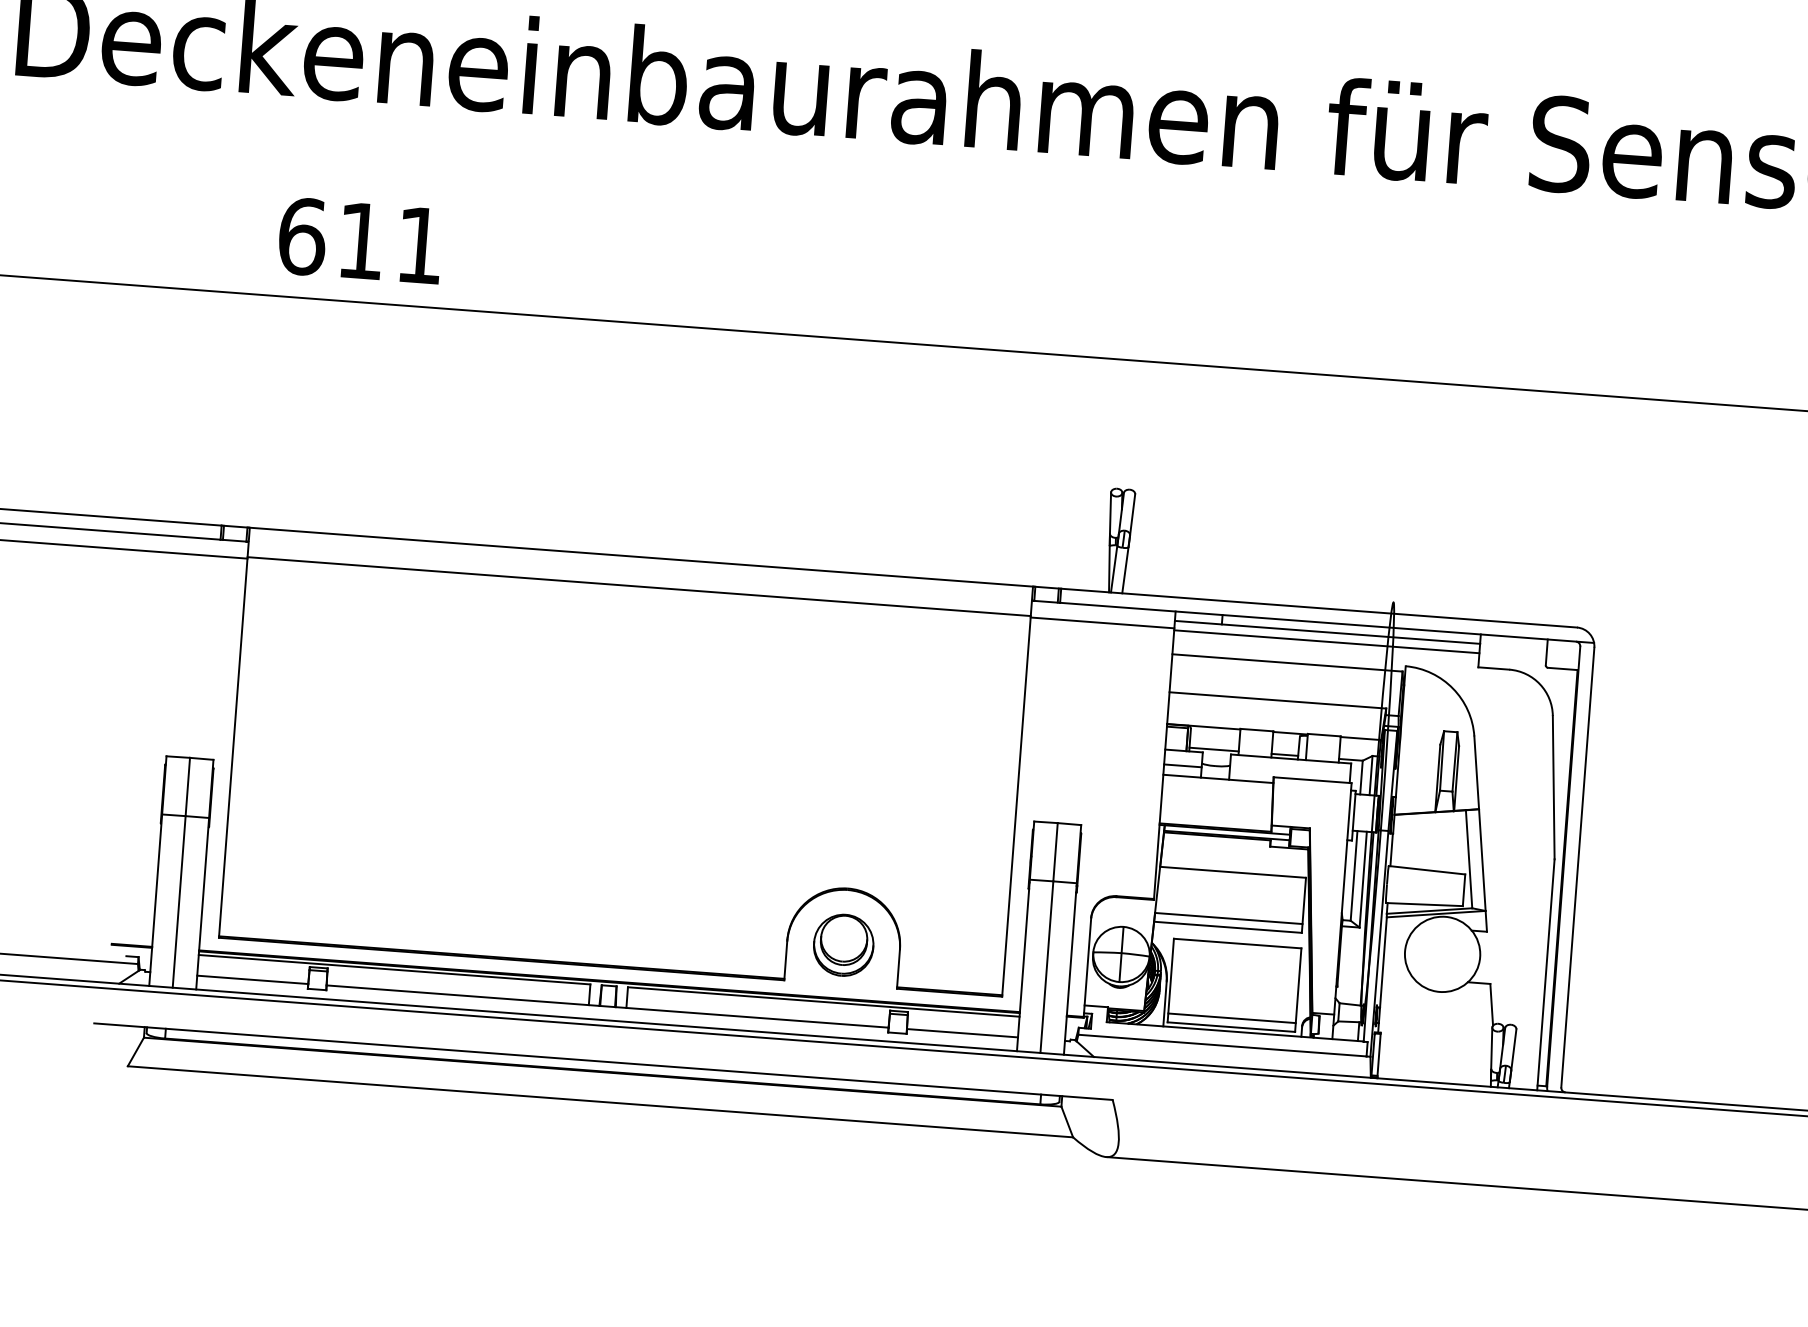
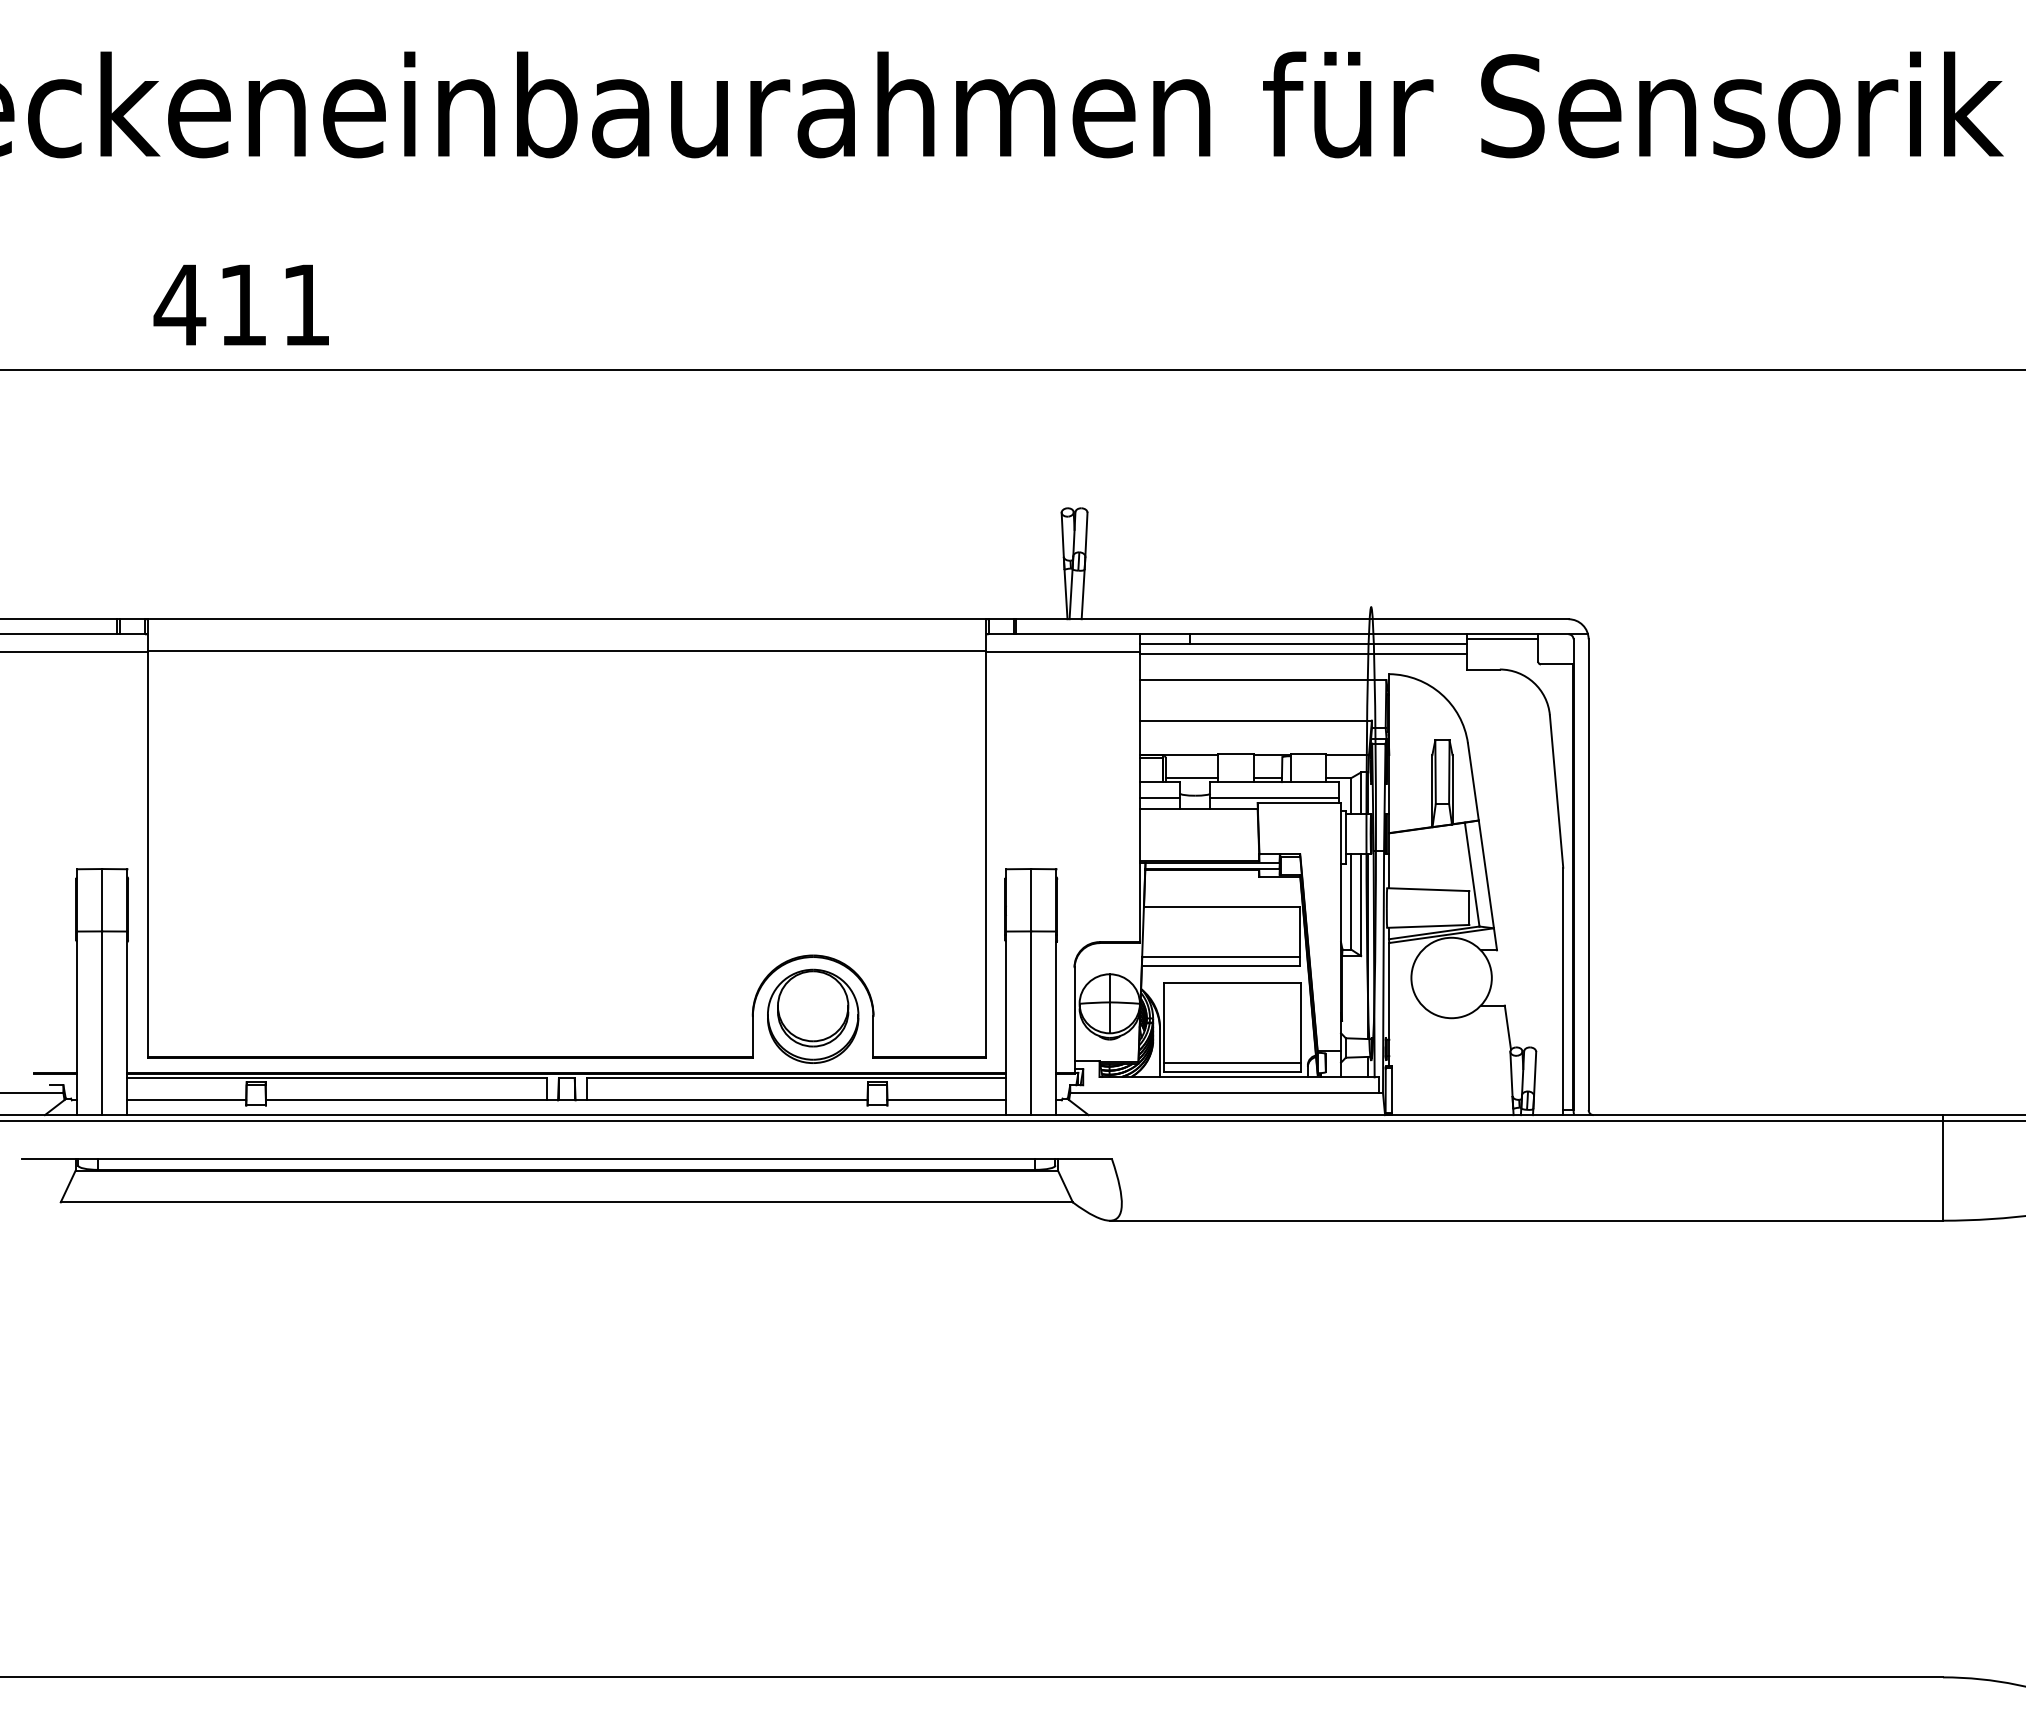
text: (301, 236) -> (179, 304), 611 -> 411
line: (1513, 641) -> (1502, 639), added
line: (1289, 774) -> (1274, 798), added
part: (843, 944) -> (813, 1015), size x1.43

